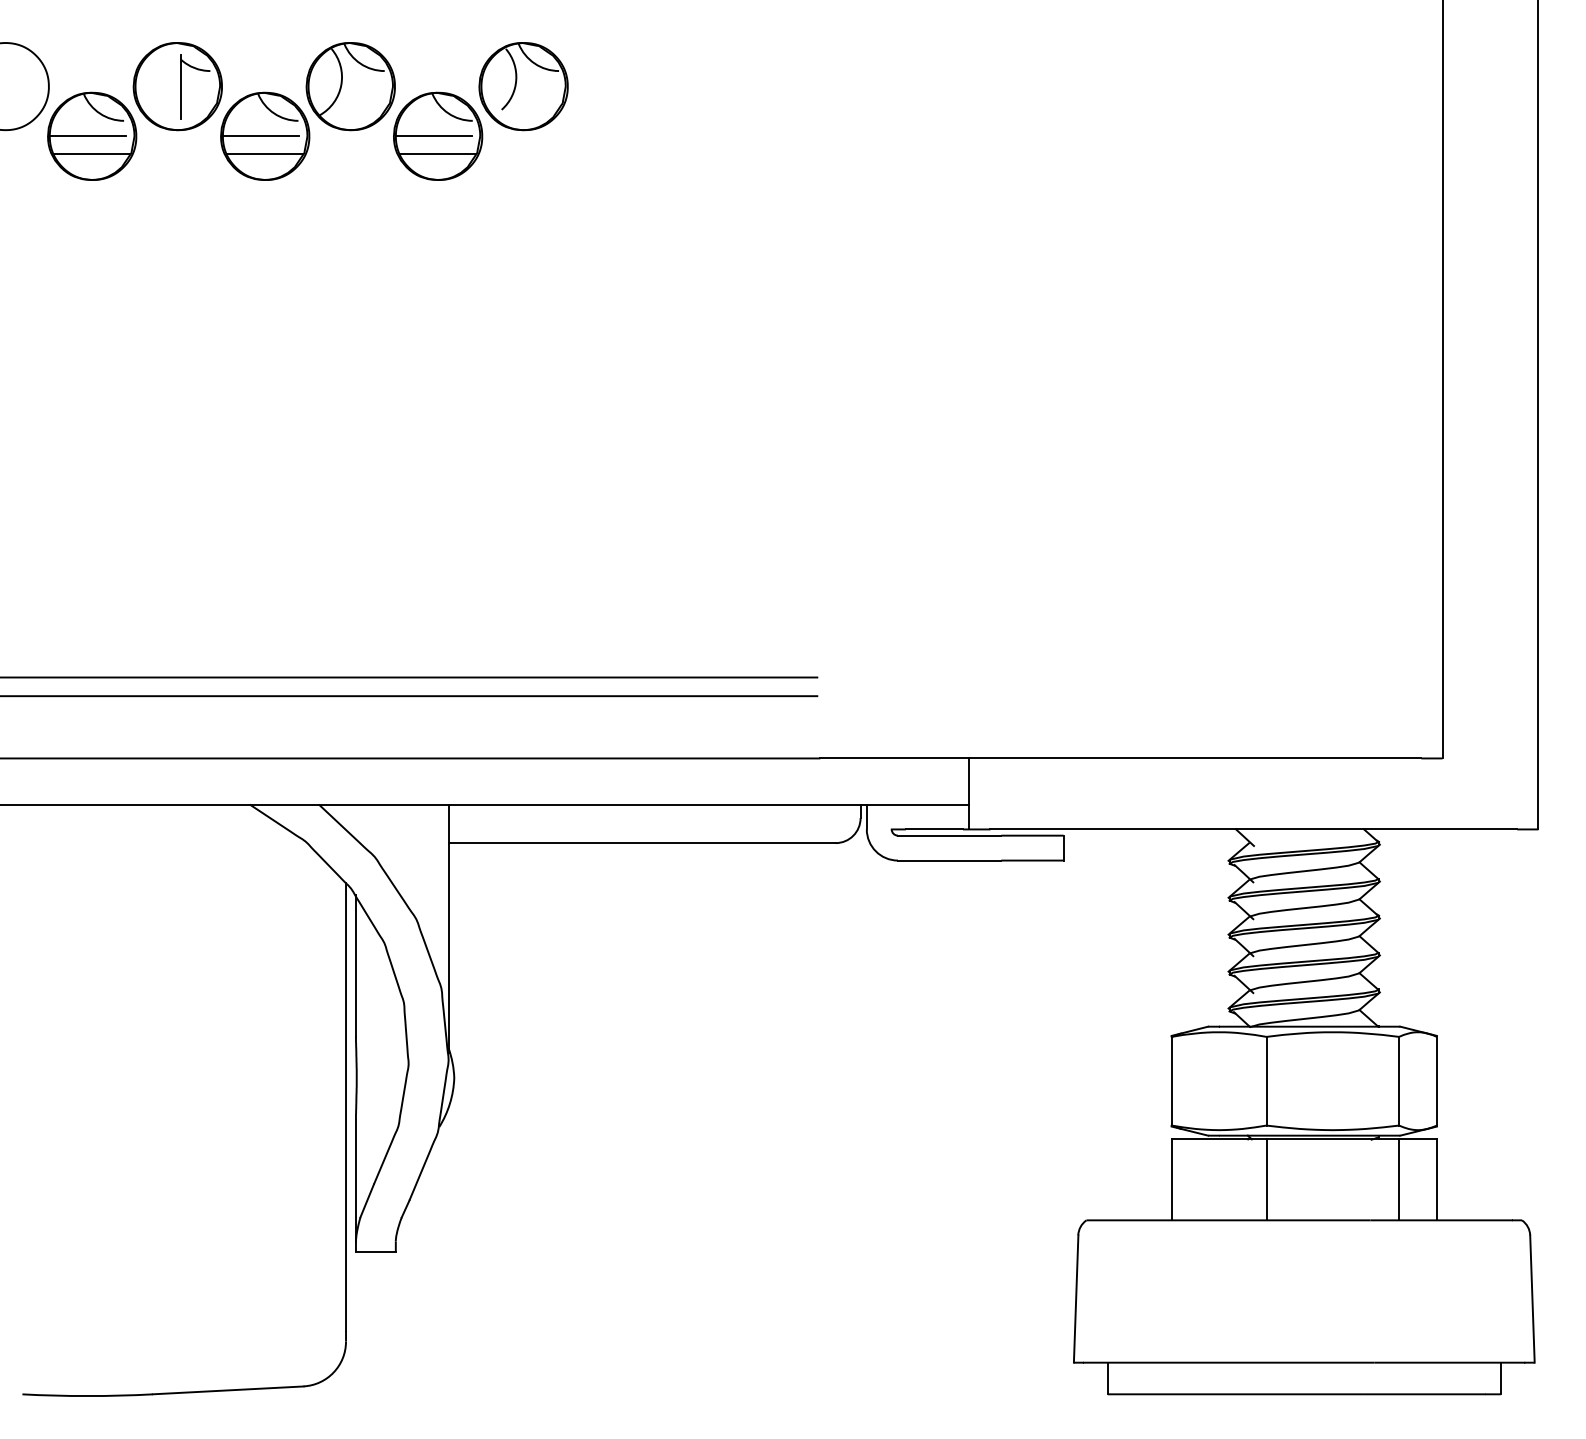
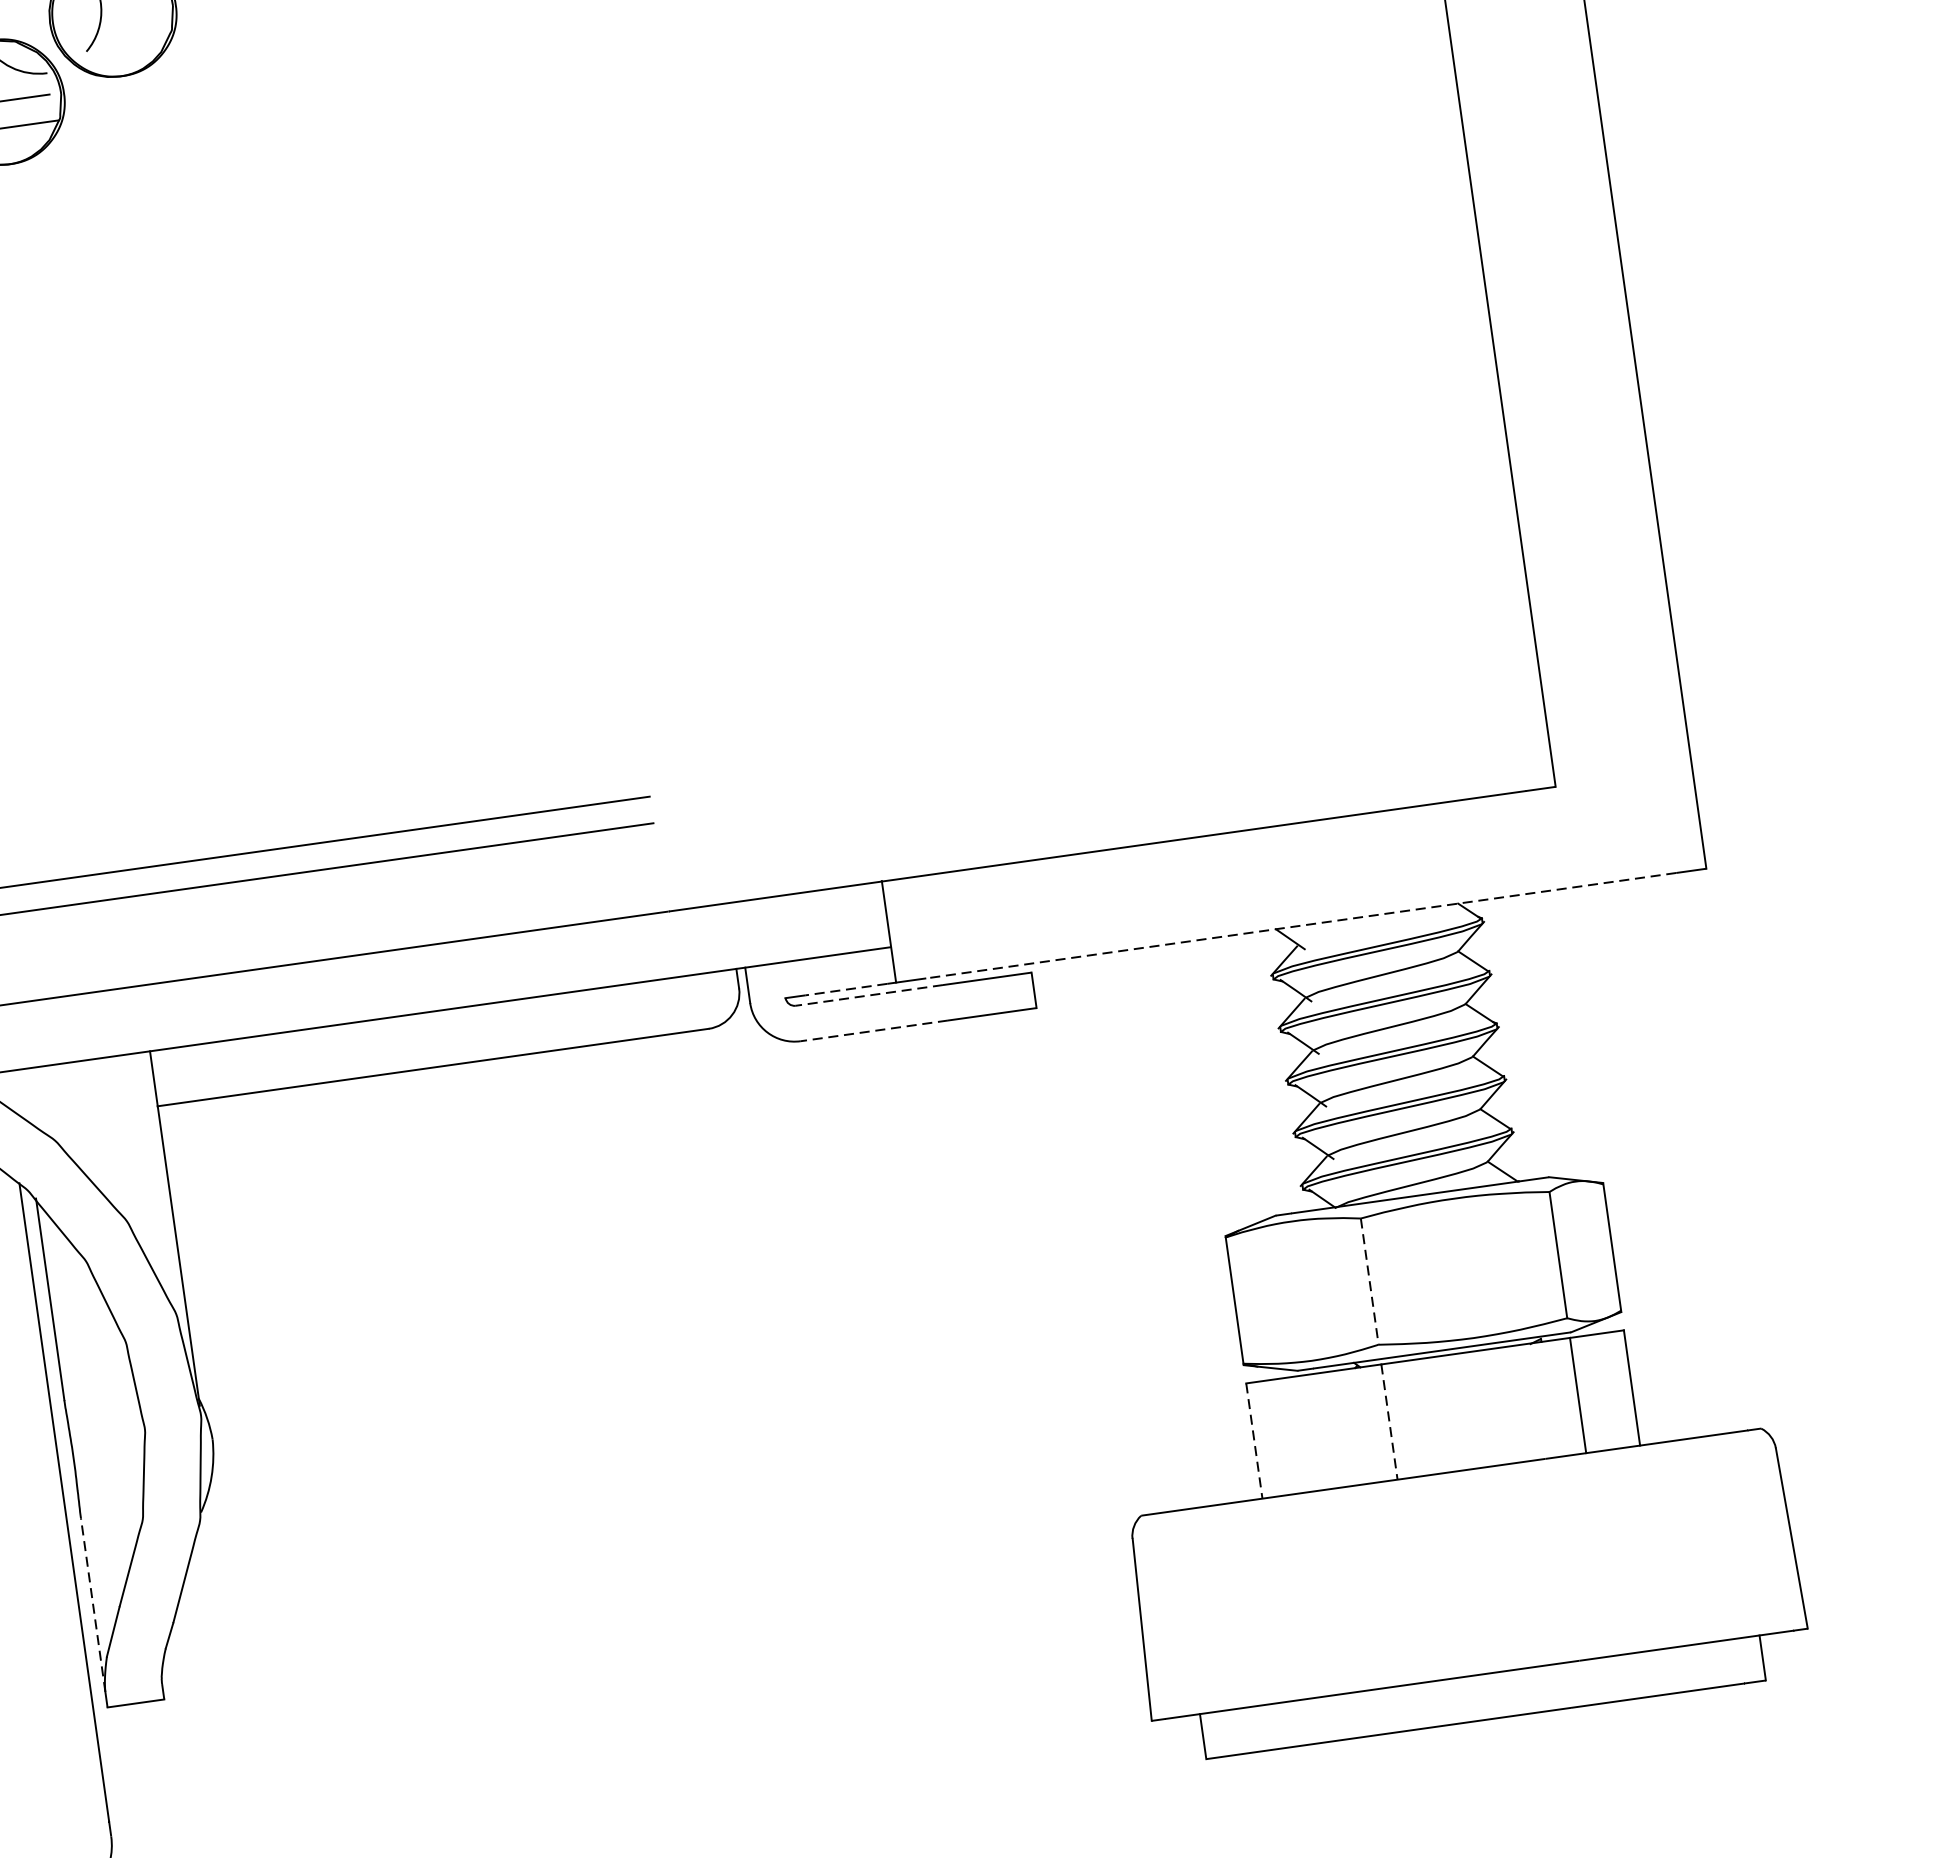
line: (934, 829) -> (846, 989), solid -> dashed
line: (1253, 829) -> (1300, 925), solid -> dashed
line: (949, 835) -> (869, 995), solid -> dashed
line: (949, 860) -> (874, 1030), solid -> dashed
line: (1266, 1081) -> (1369, 1282), solid -> dashed
line: (355, 1180) -> (92, 1605), solid -> dashed
line: (1171, 1180) -> (1254, 1441), solid -> dashed
line: (1266, 1180) -> (1389, 1422), solid -> dashed

